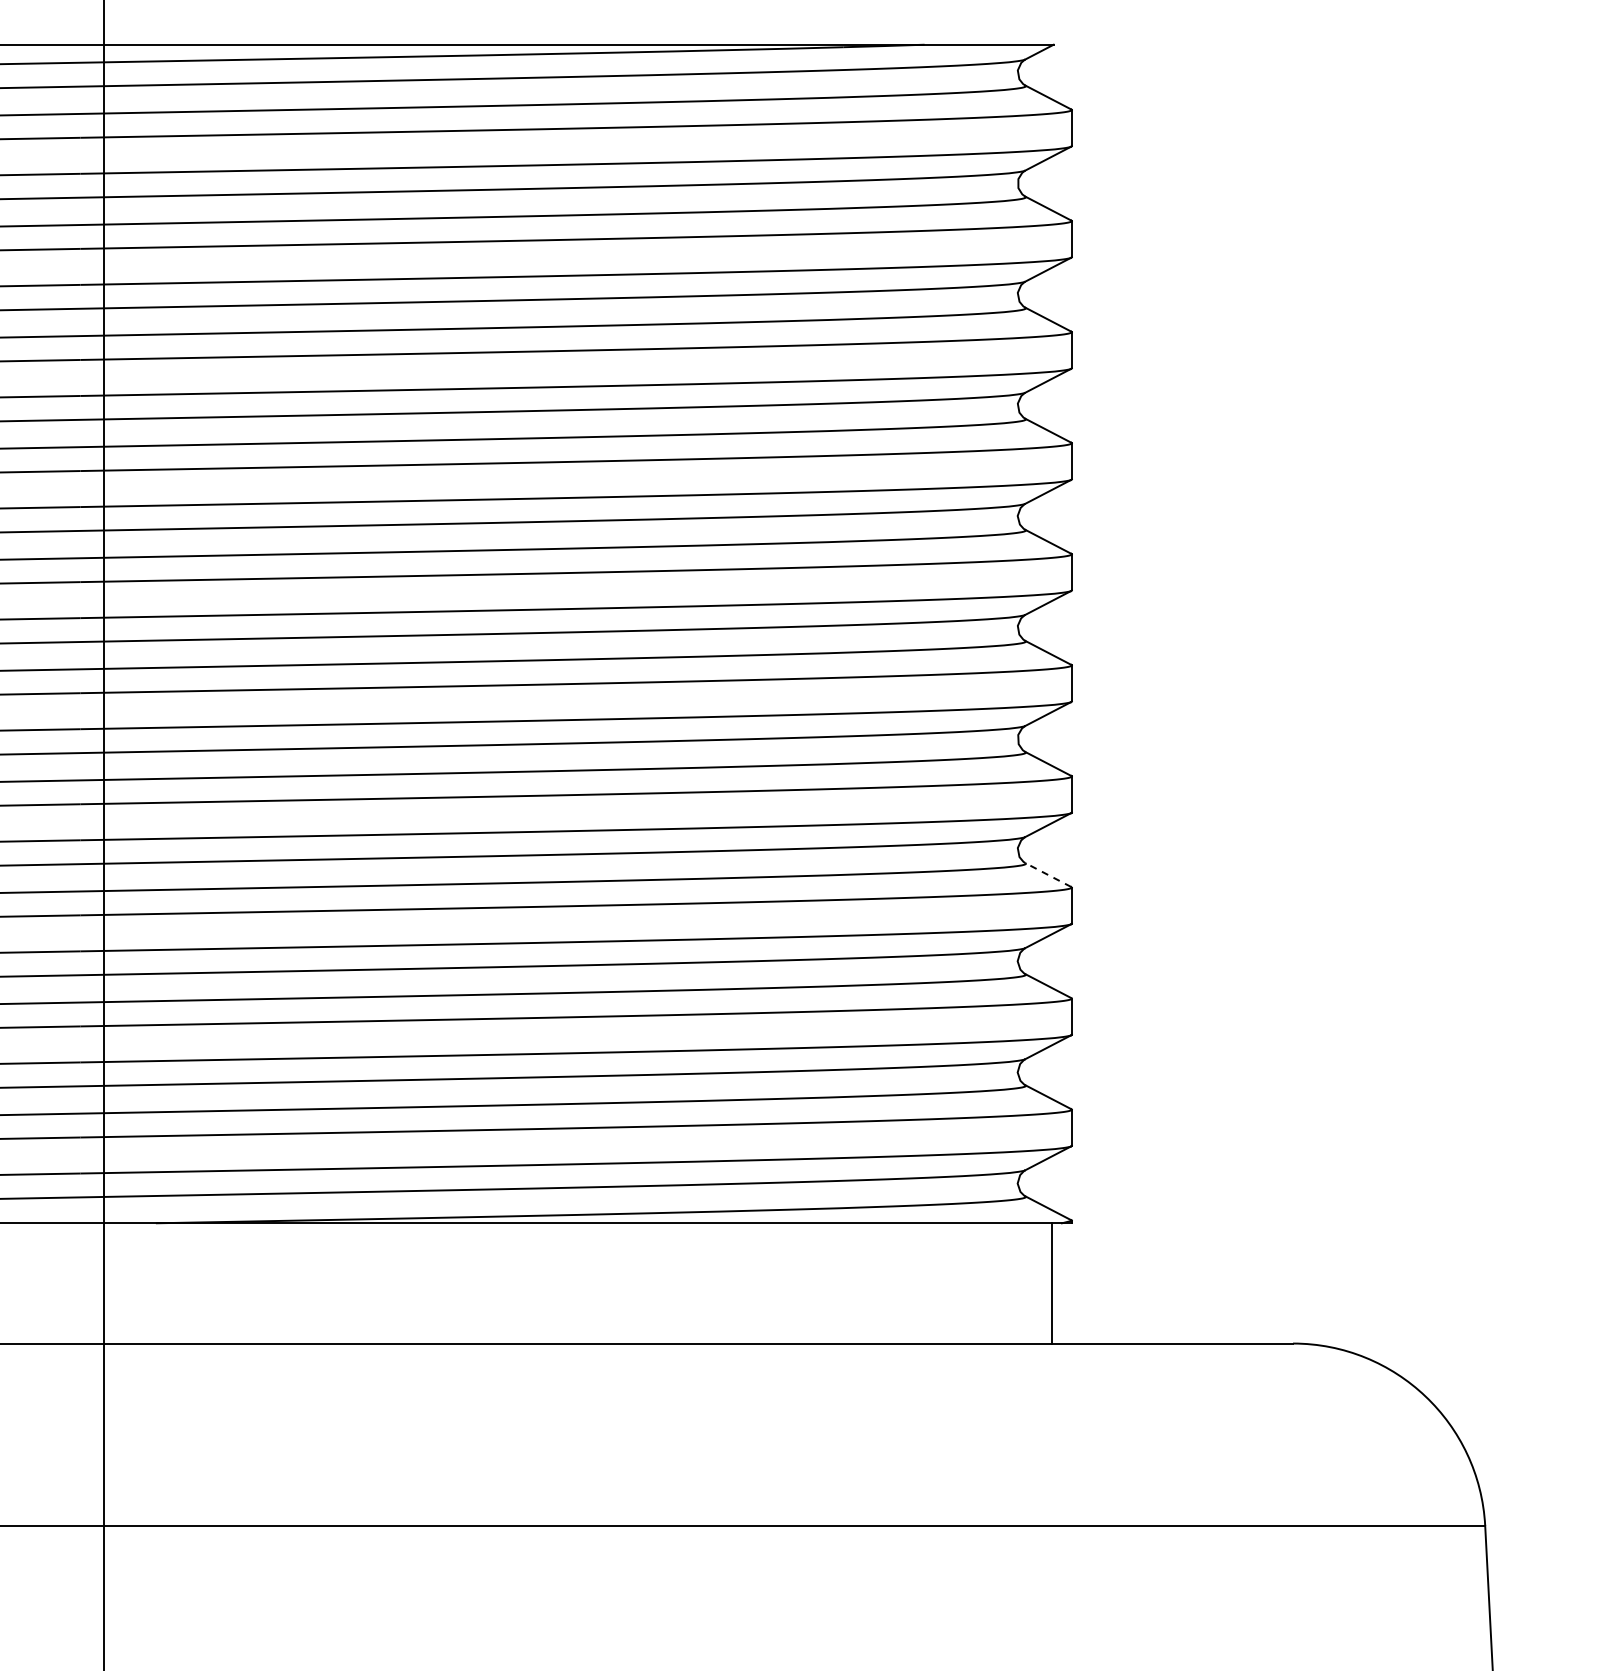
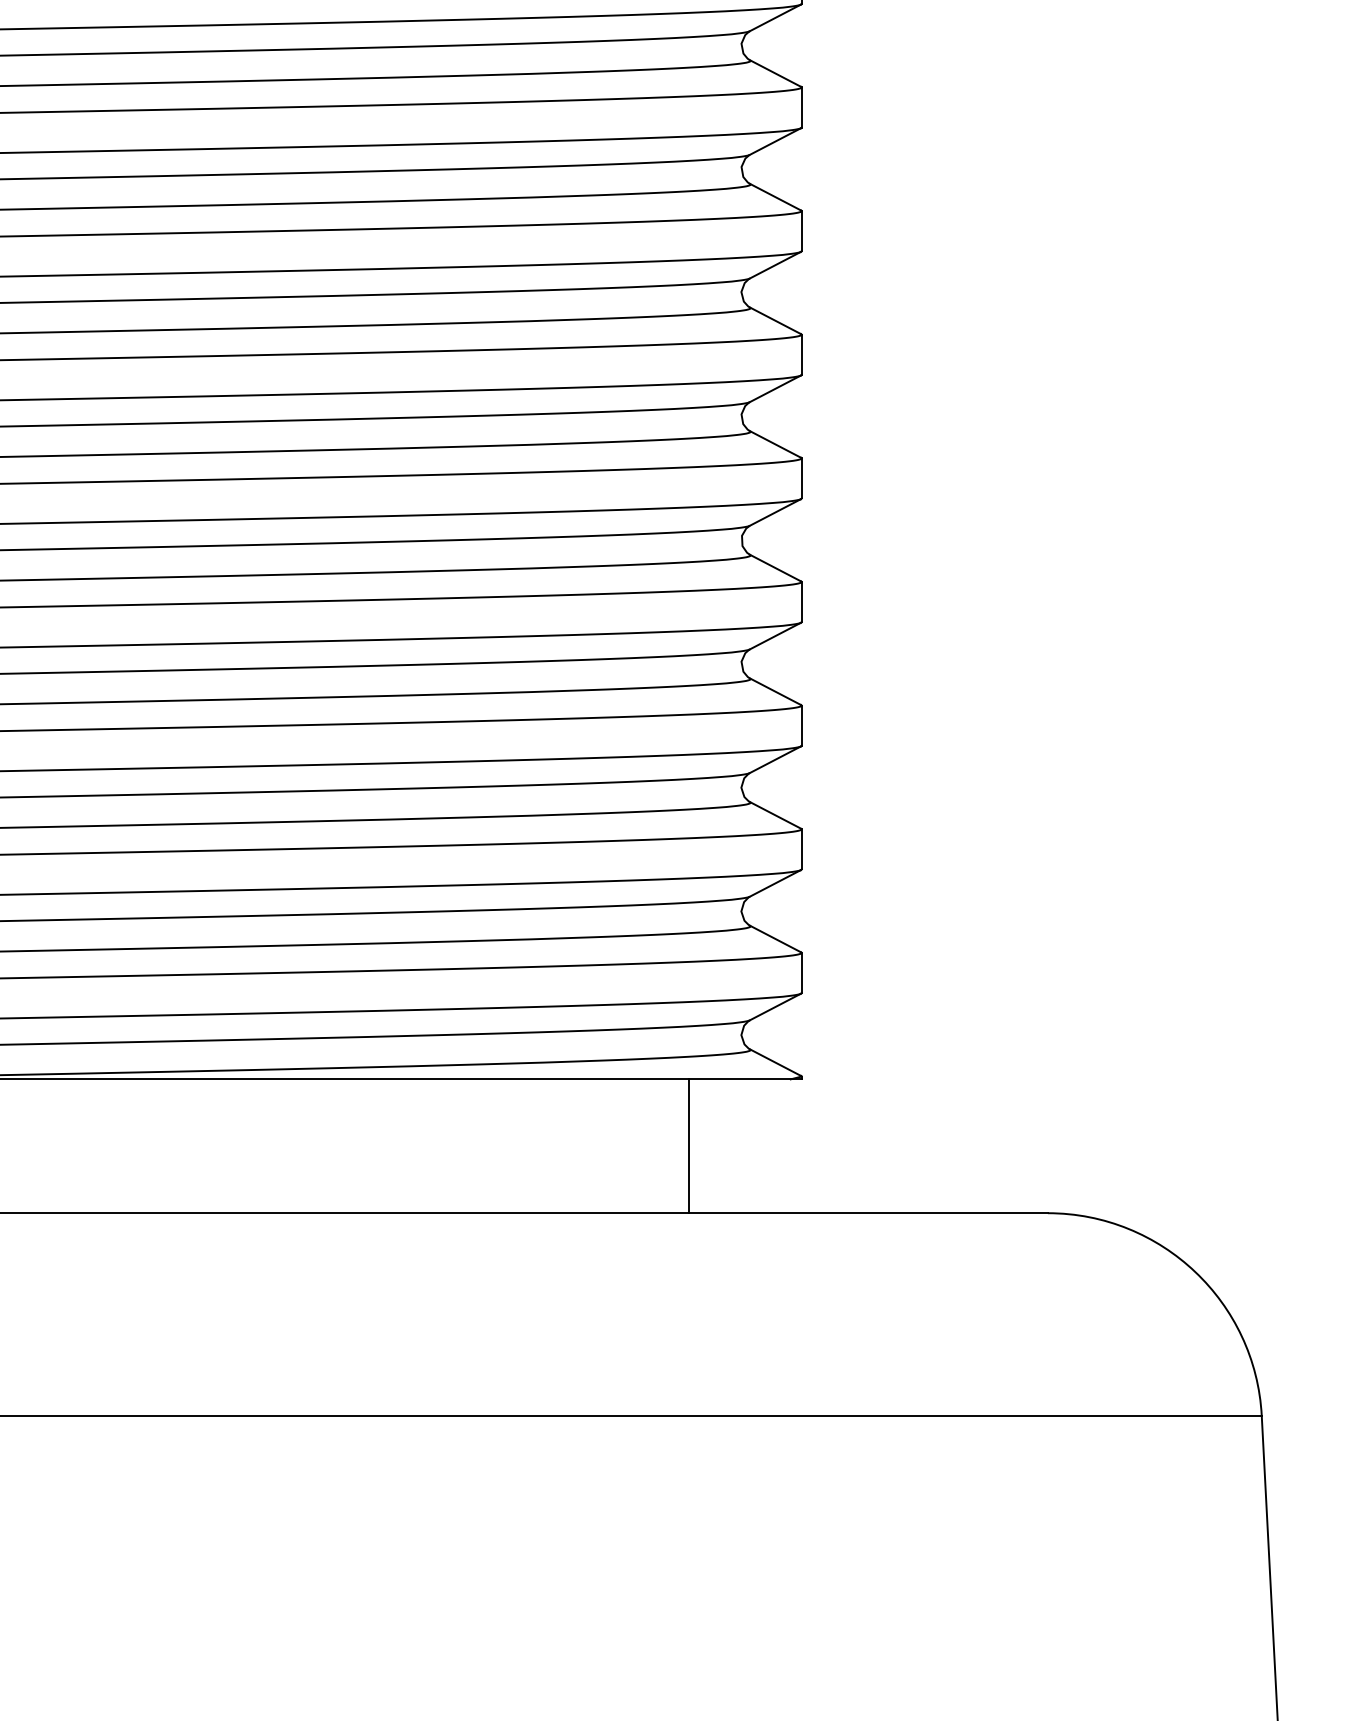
line: (1048, 875) -> (775, 692), dashed -> solid
line: (1051, 1283) -> (688, 1146), moved

